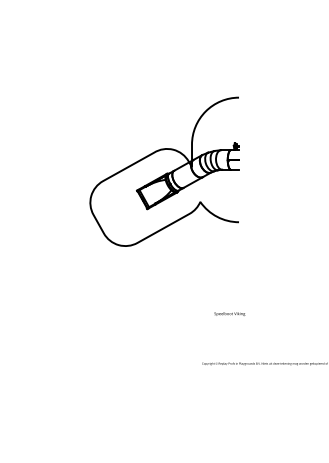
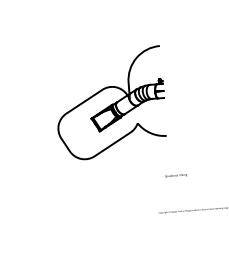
part: (164, 171) -> (110, 103), moved

